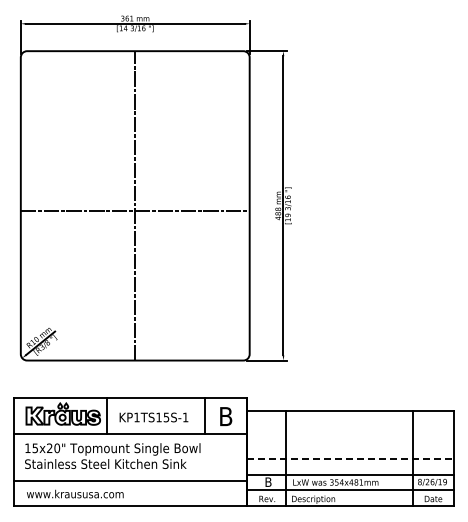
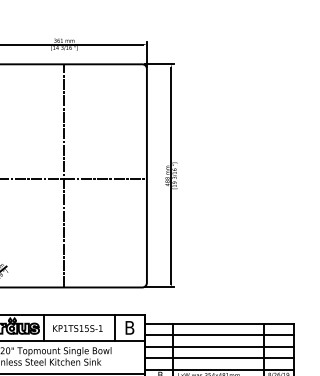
line: (350, 427) -> (219, 335), added
line: (350, 442) -> (219, 346), added
line: (351, 458) -> (220, 358), dashed -> solid

